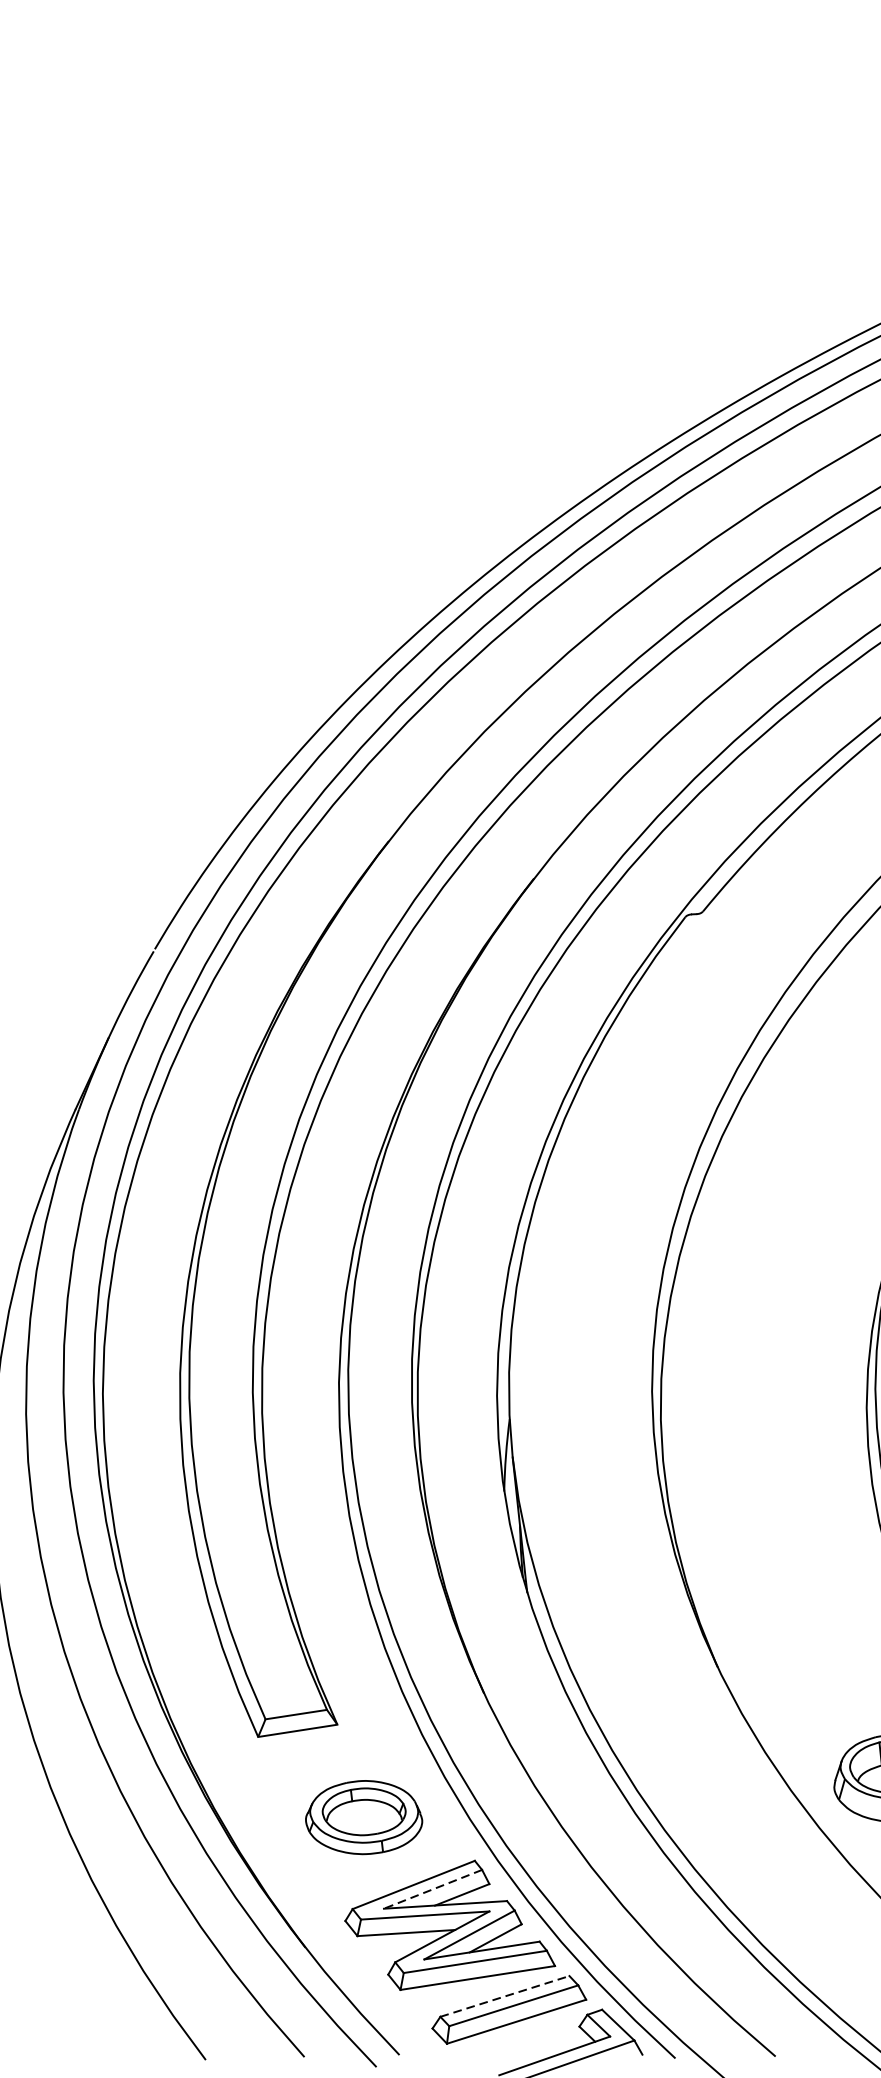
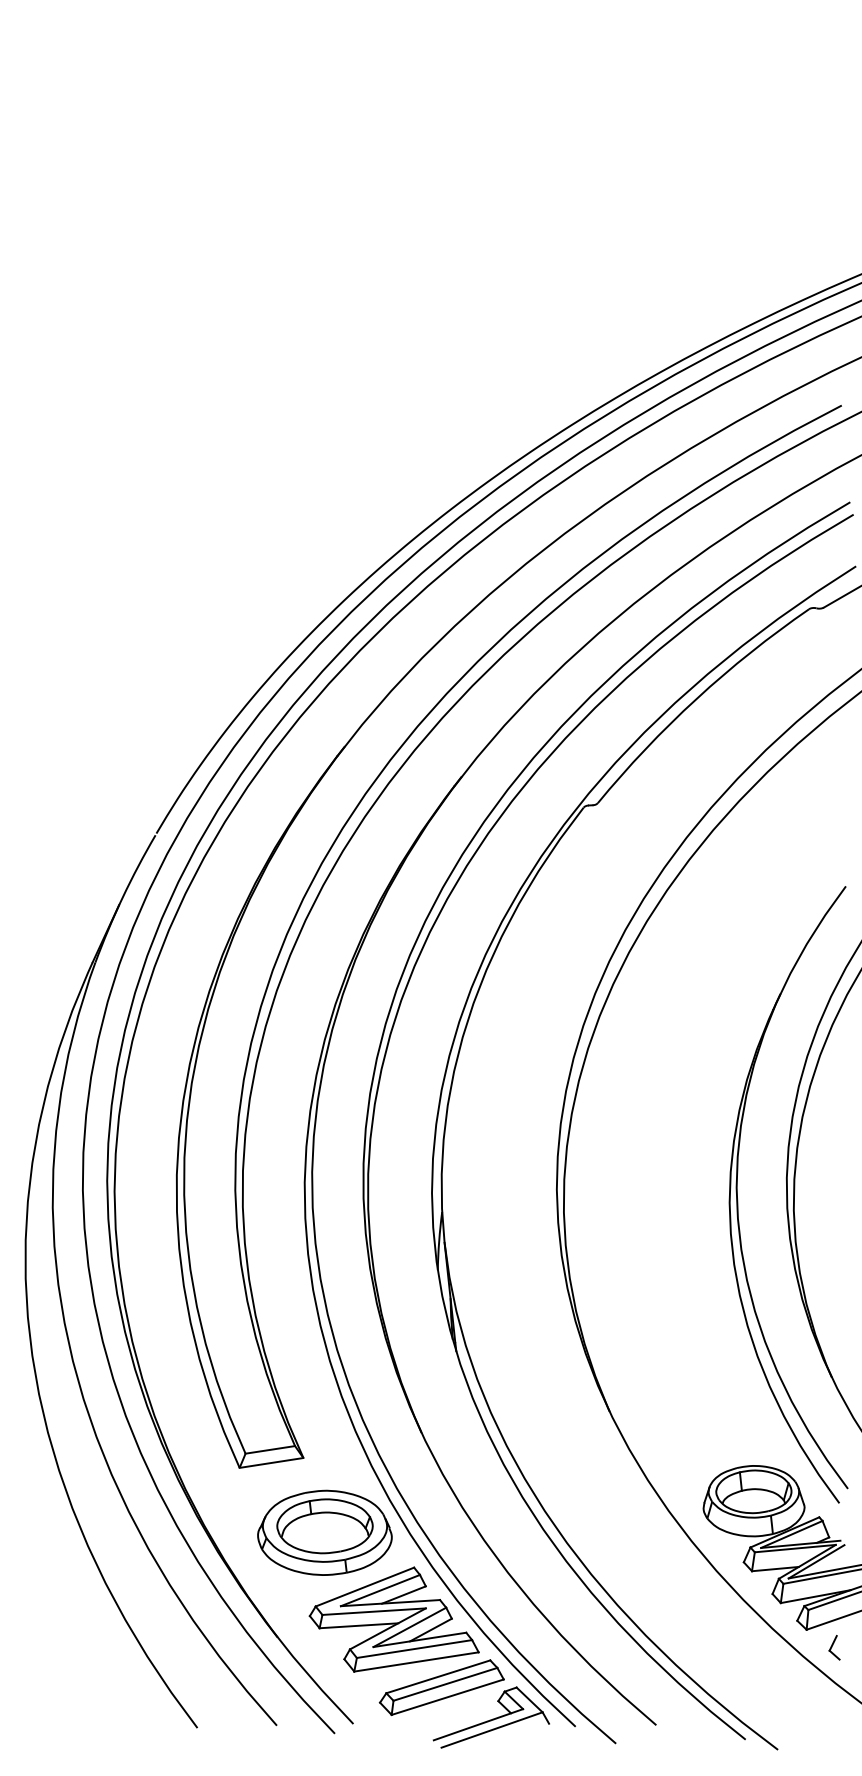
part: (363, 1817) -> (324, 1532), size x1.43
line: (433, 1889) -> (380, 1590), dashed -> solid
line: (505, 1996) -> (438, 1676), dashed -> solid

